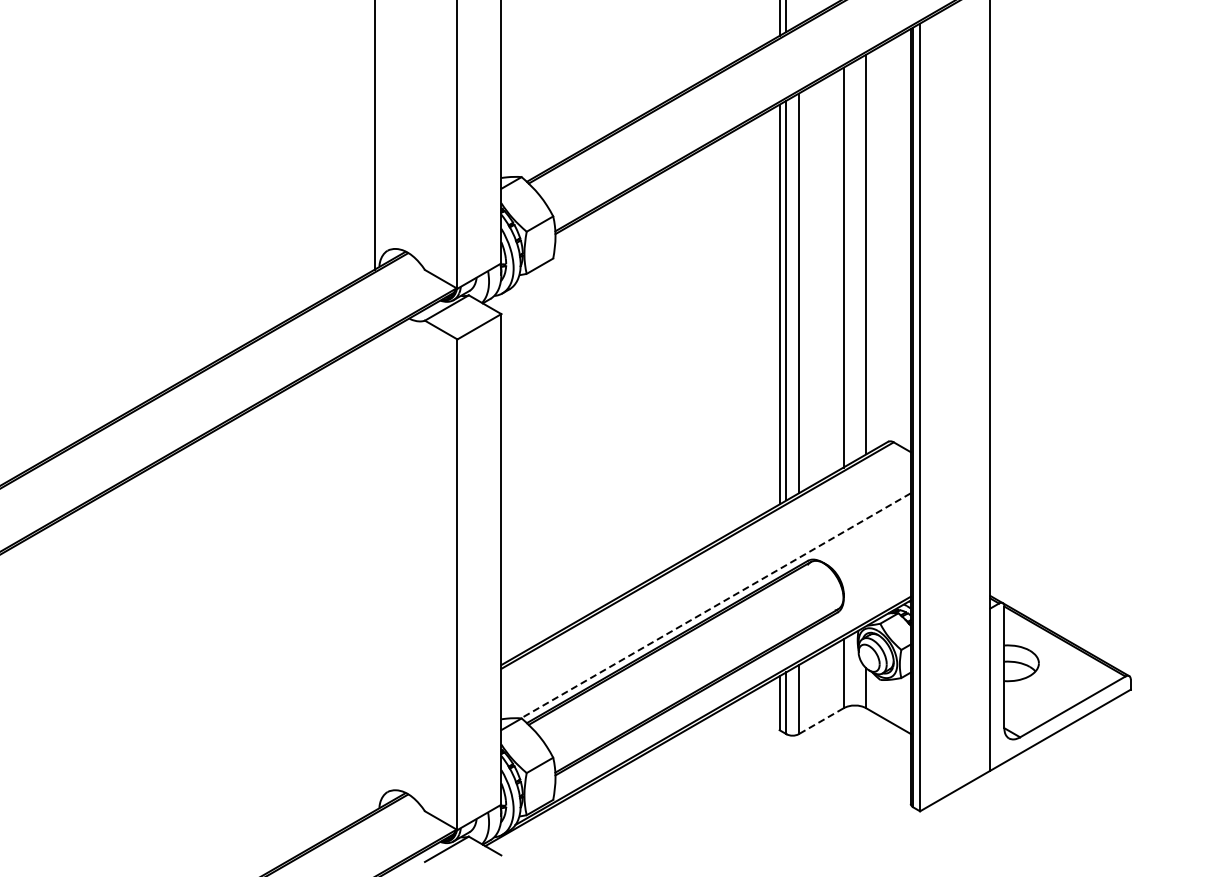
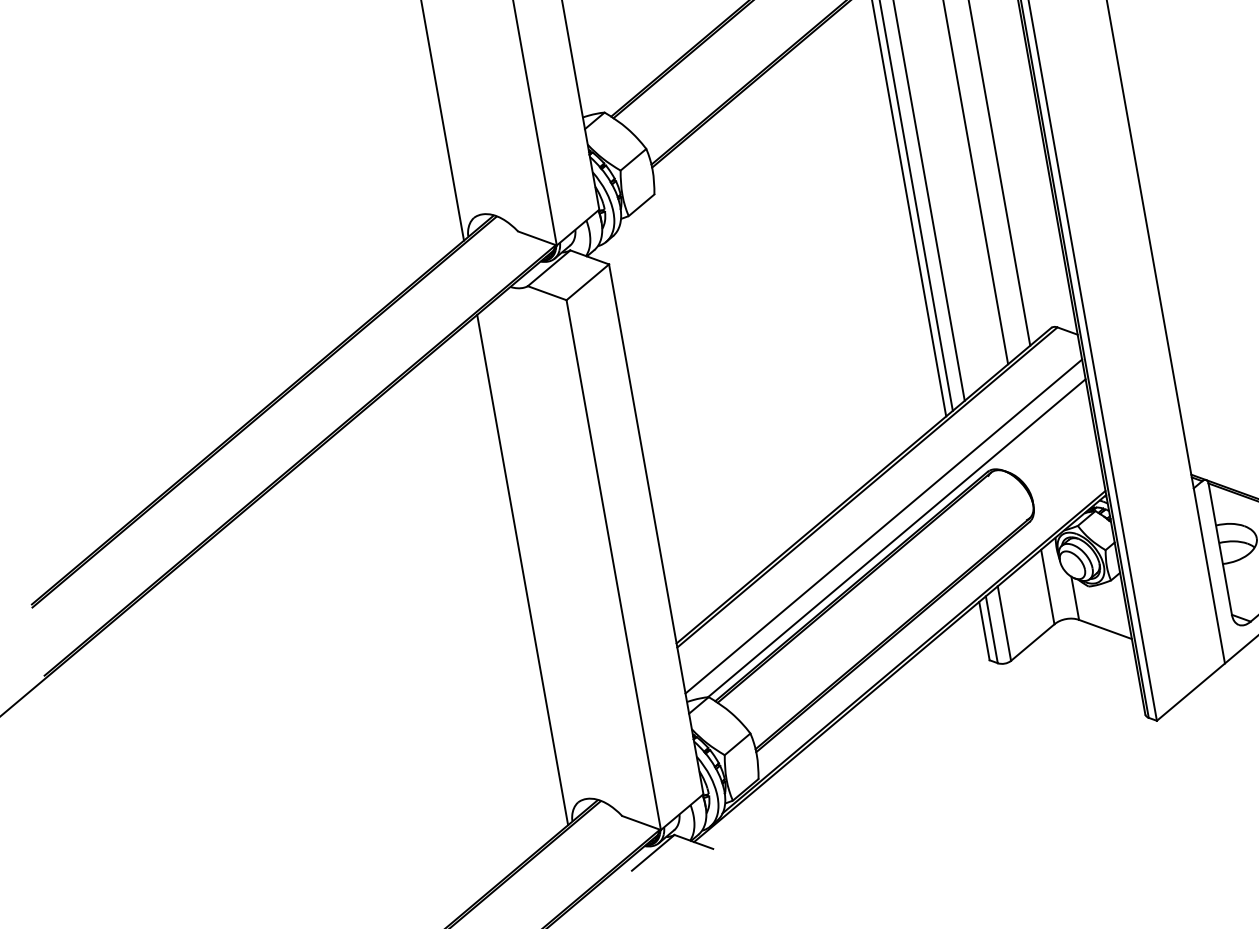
line: (374, 574) -> (522, 570), added
line: (705, 593) -> (883, 526), added
line: (715, 606) -> (896, 538), dashed -> solid
line: (821, 721) -> (1033, 642), dashed -> solid

